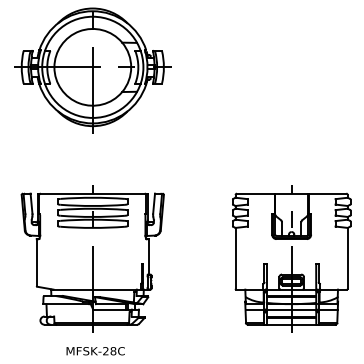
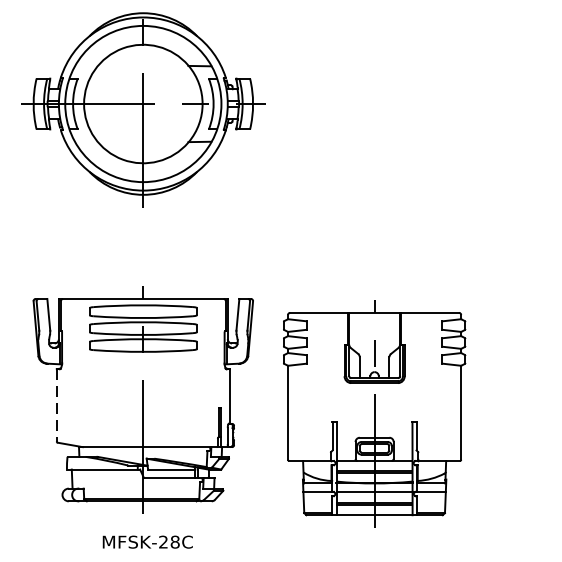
part: (291, 258) -> (374, 412), moved
line: (36, 263) -> (56, 406), solid -> dashed

